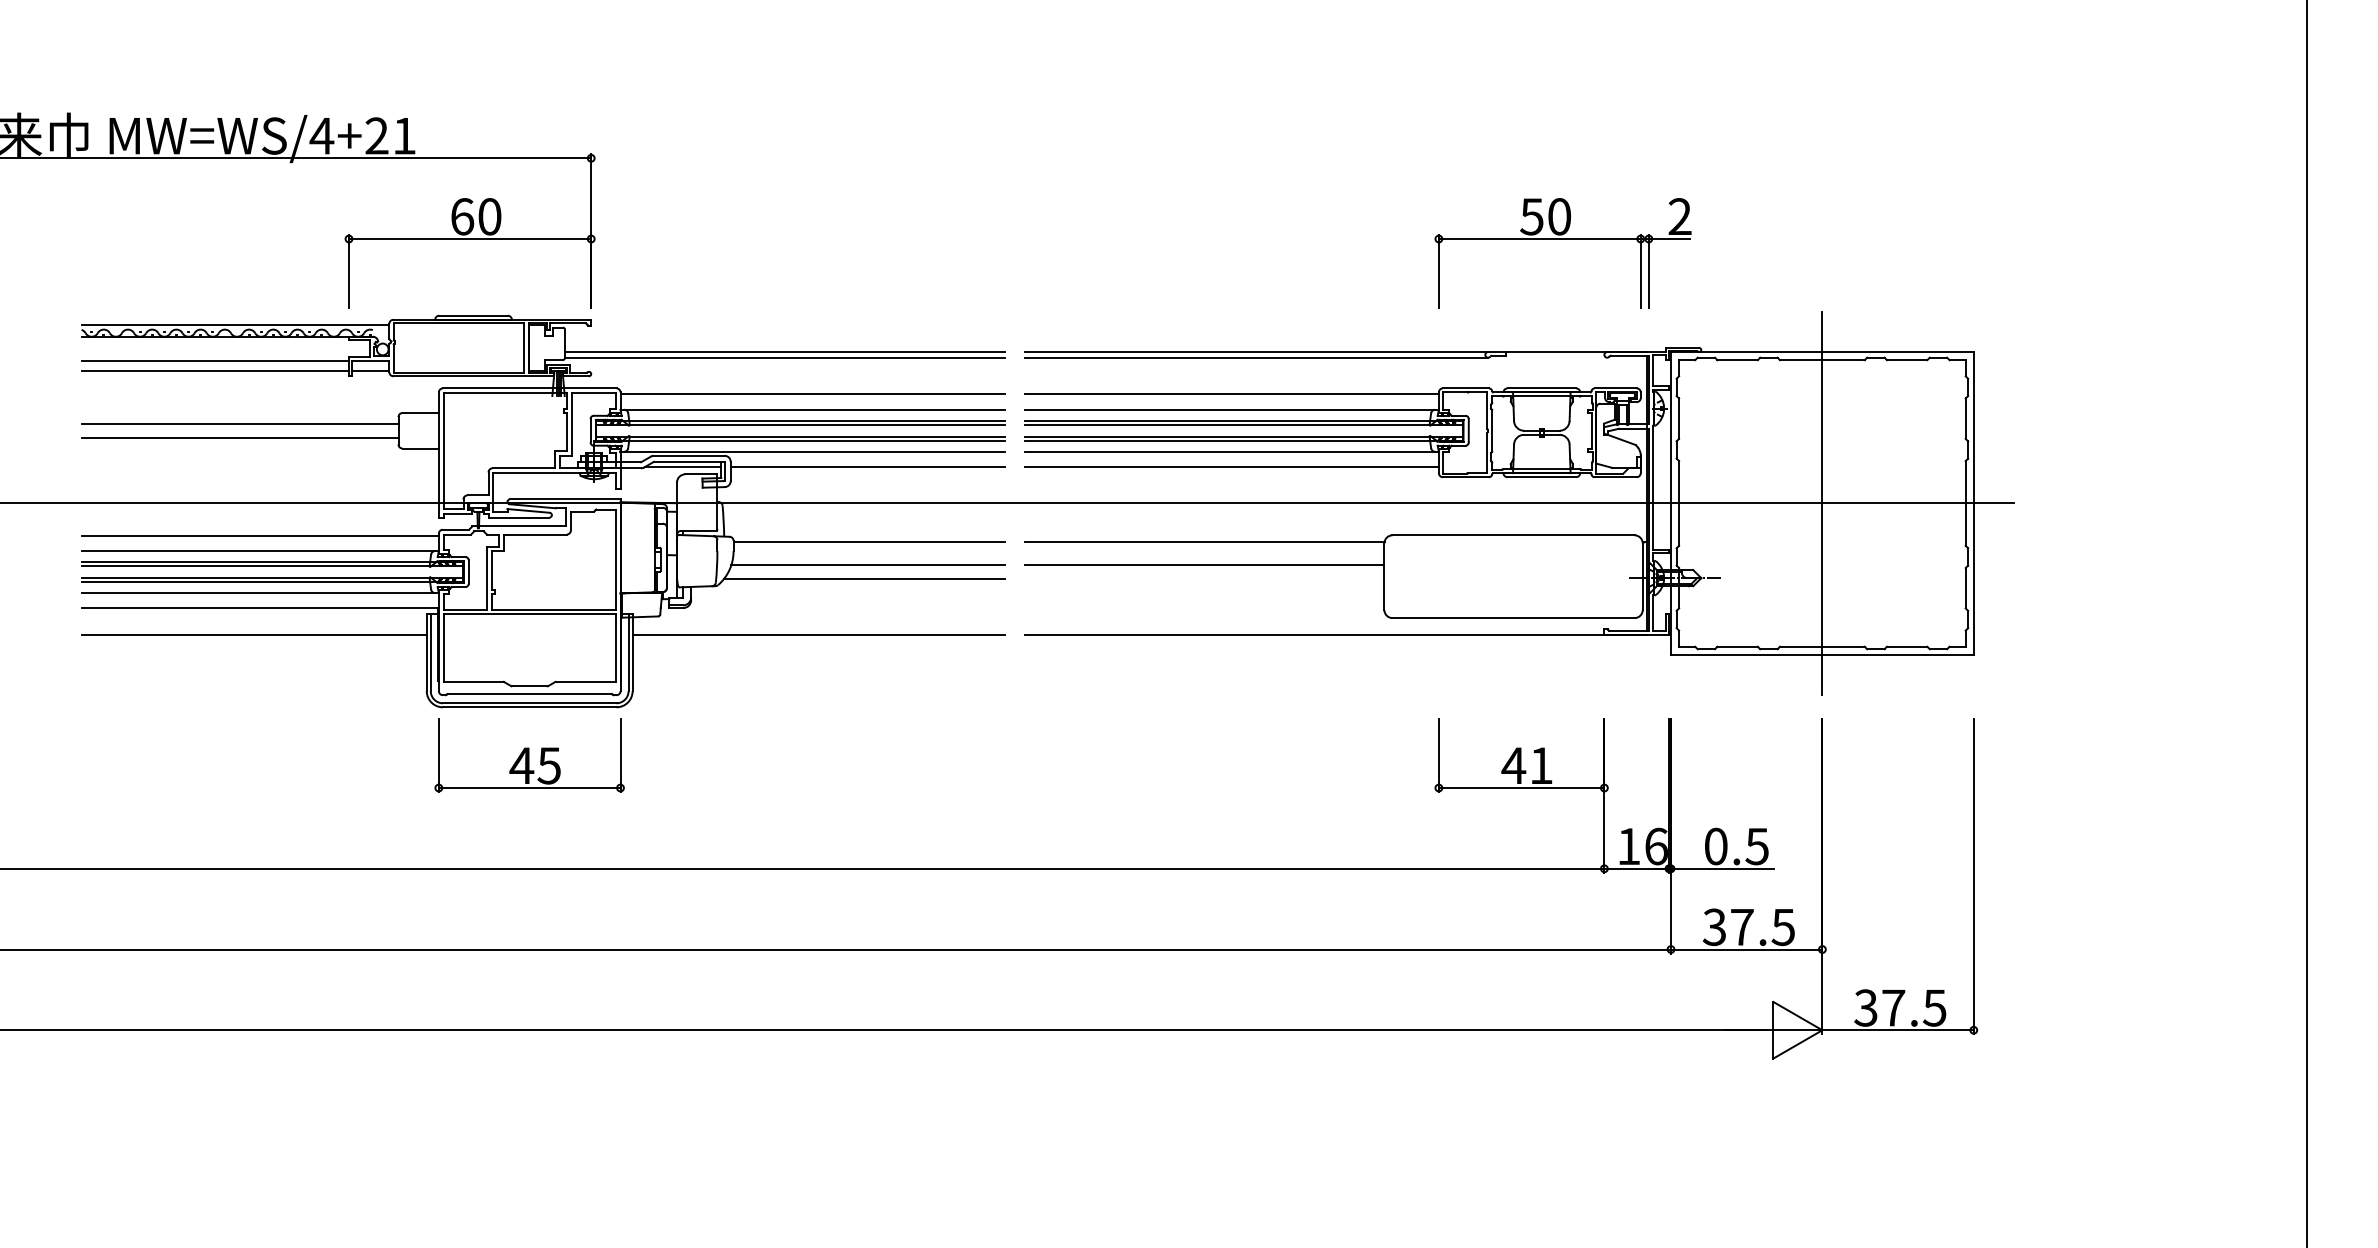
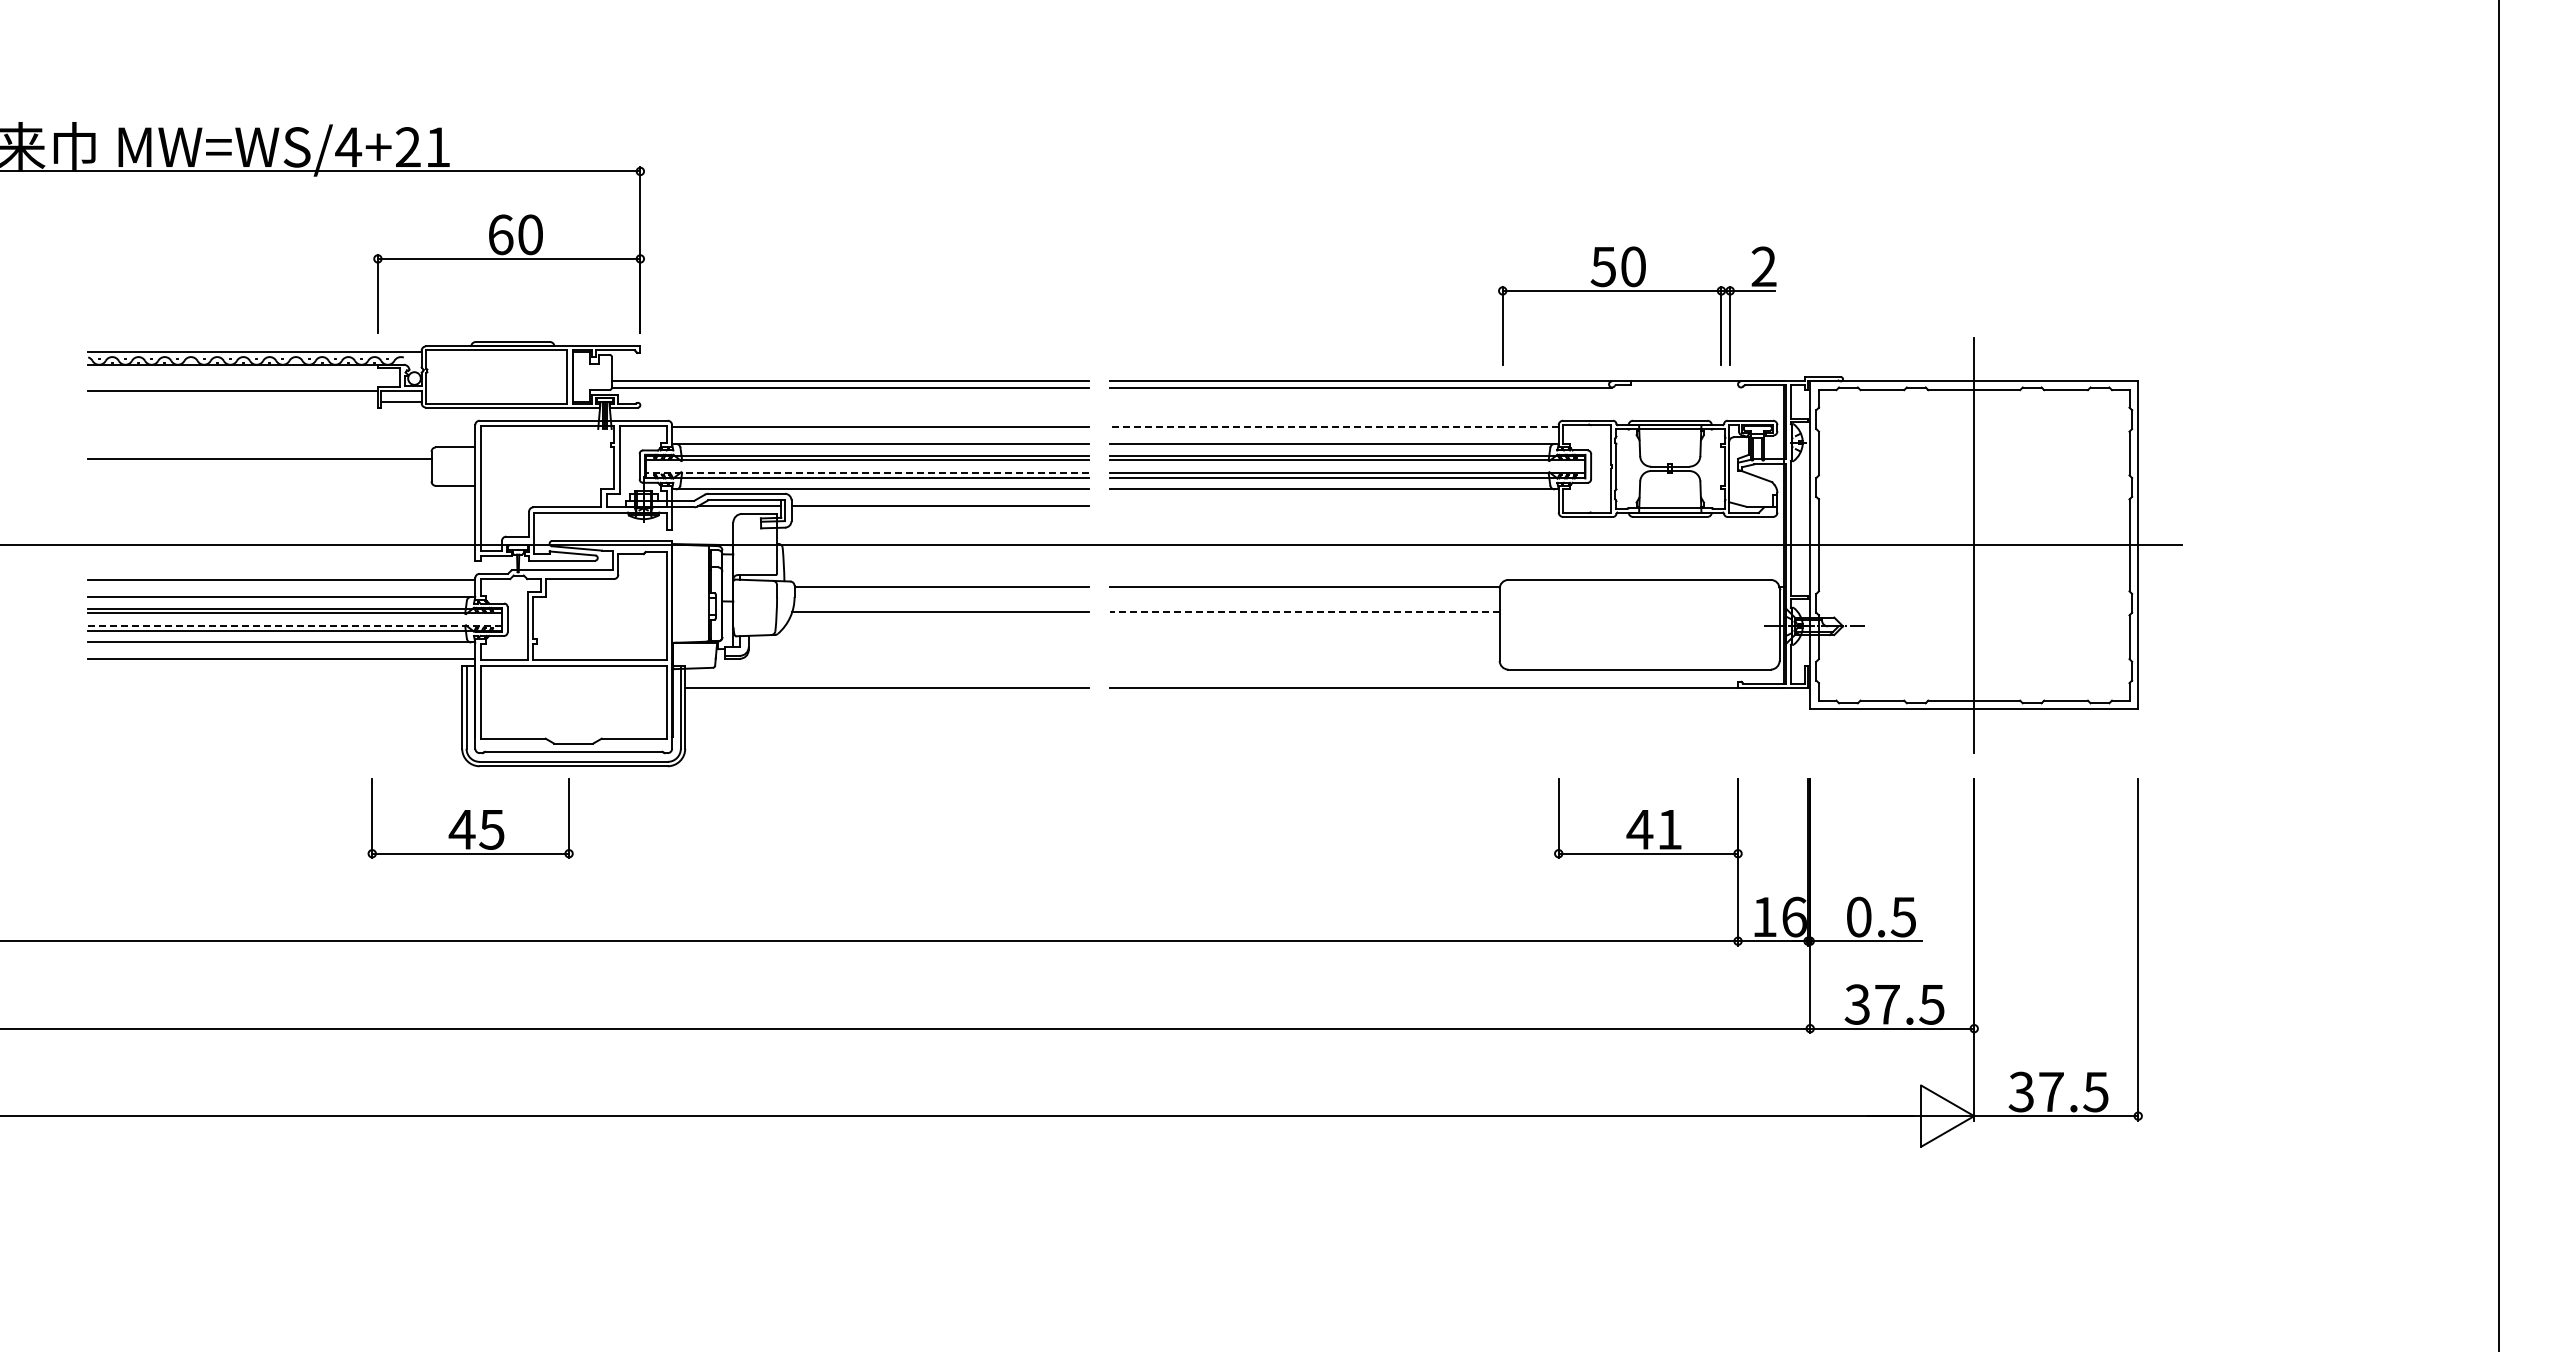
part: (1563, 239) -> (1637, 291), moved
line: (214, 370) -> (232, 401), removed
line: (1231, 394) -> (1334, 427), solid -> dashed
line: (799, 437) -> (866, 473), solid -> dashed
line: (239, 438) -> (259, 474), removed
line: (1231, 467) -> (1334, 506), removed
line: (1205, 565) -> (1305, 612), solid -> dashed
line: (271, 578) -> (294, 626), solid -> dashed
line: (864, 579) -> (936, 627), removed
line: (254, 634) -> (275, 687), removed
part: (529, 755) -> (470, 818), moved

